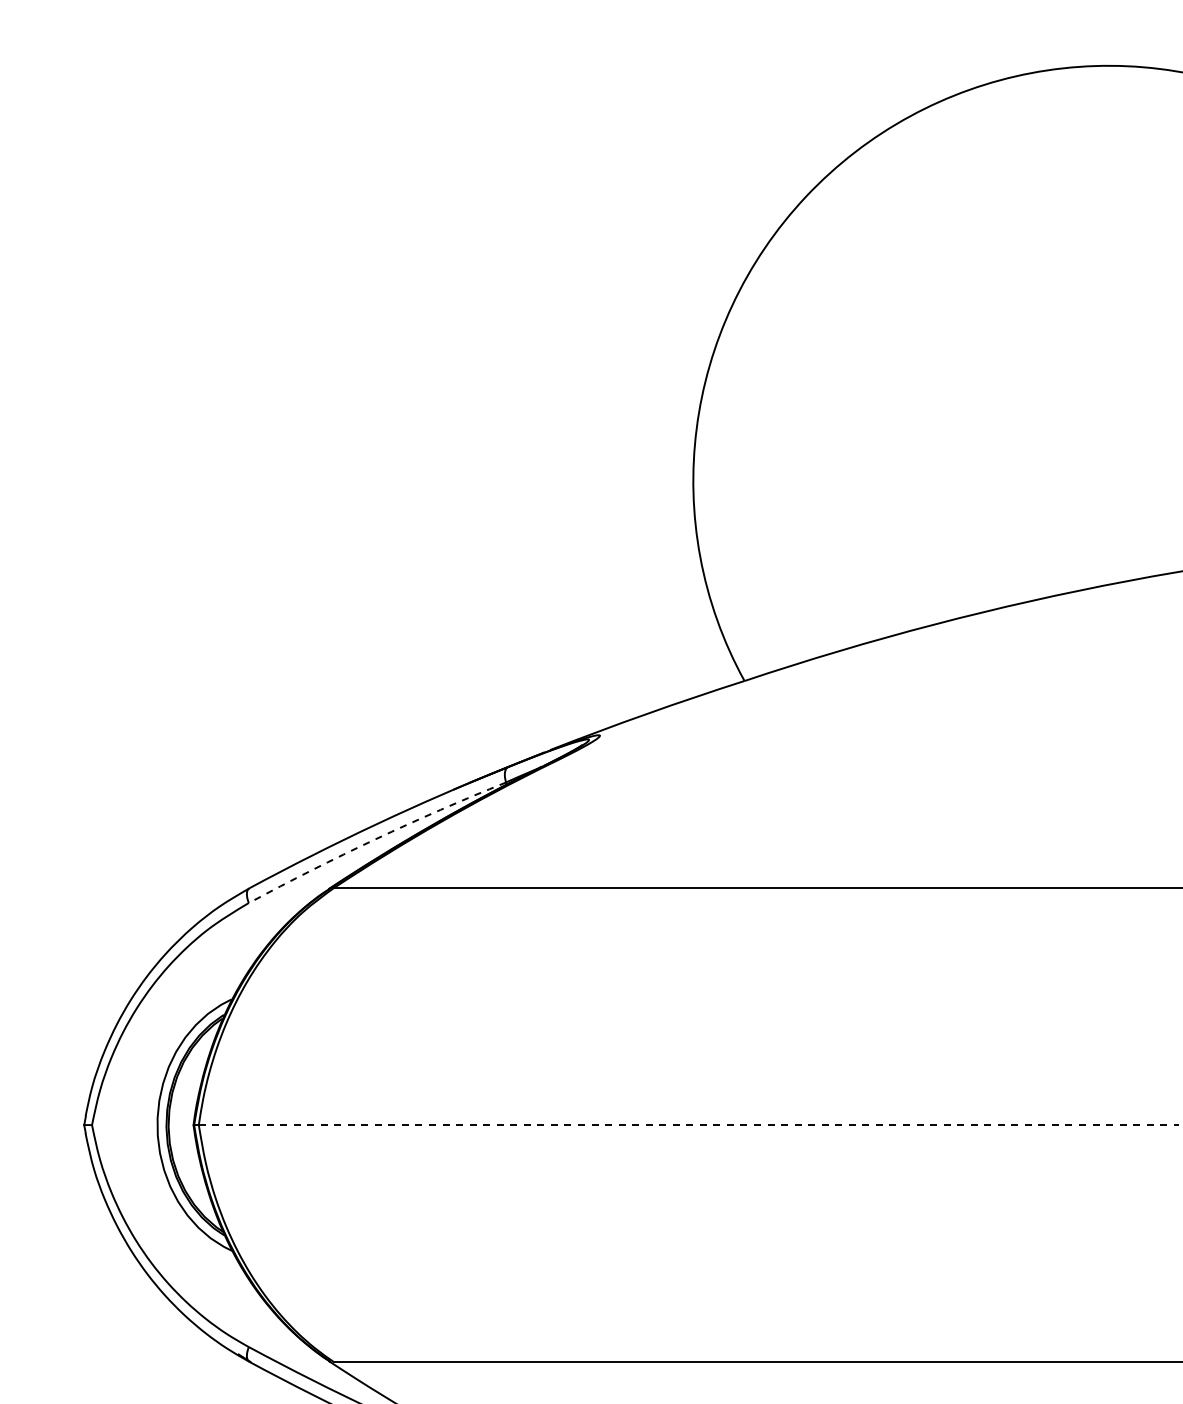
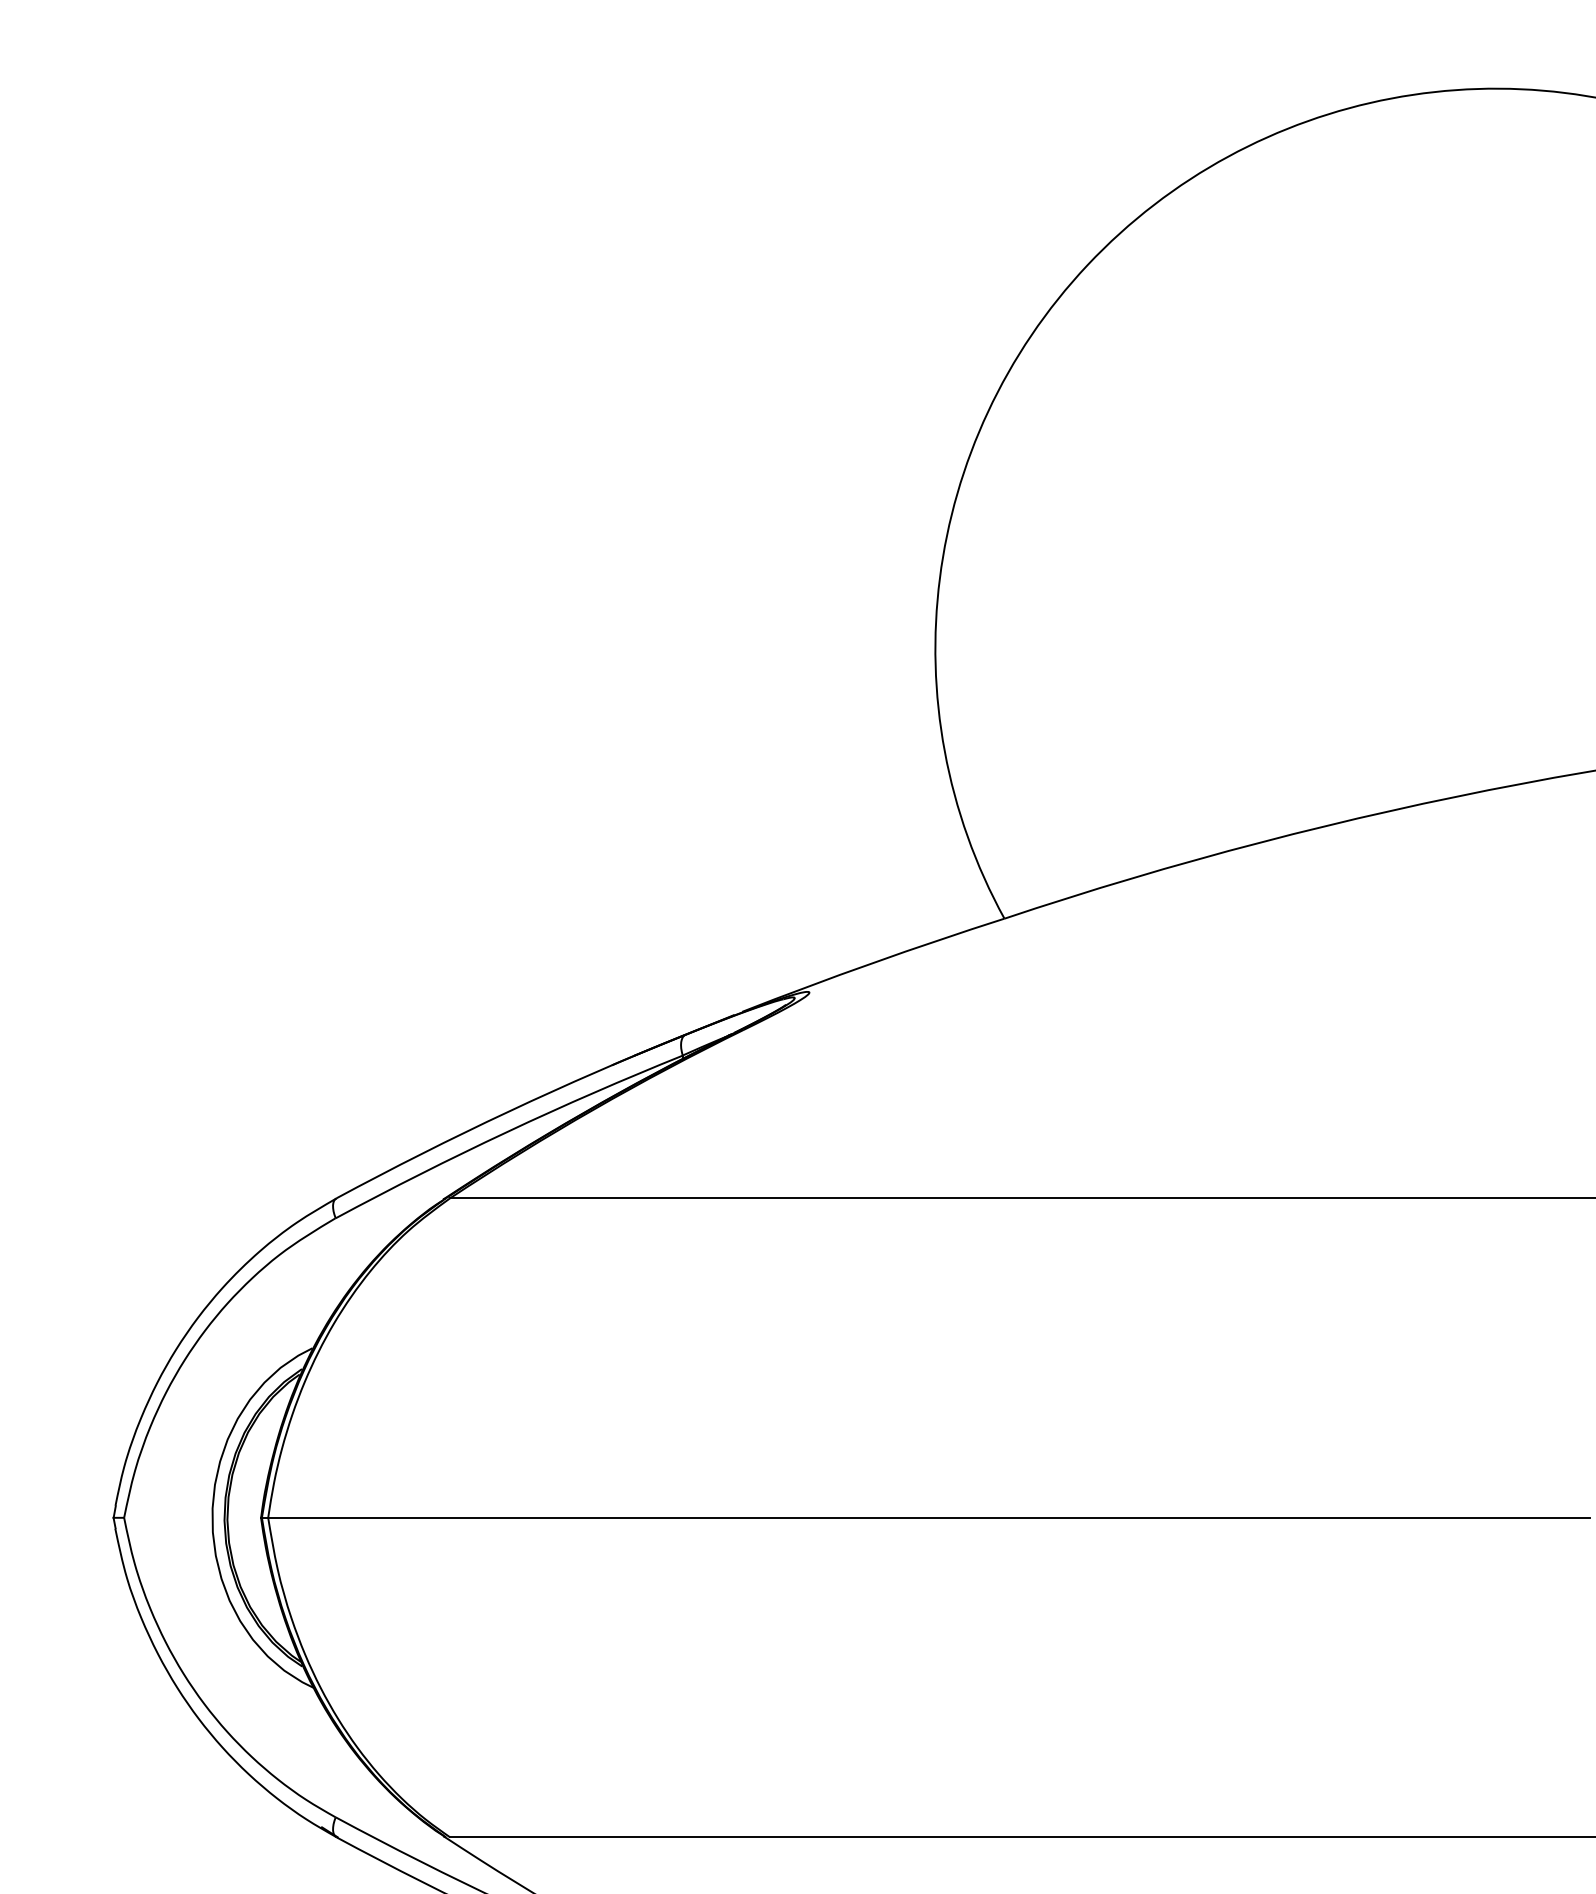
arc: (375, 839) -> (506, 1132), dashed -> solid
line: (688, 1125) -> (928, 1518), dashed -> solid

